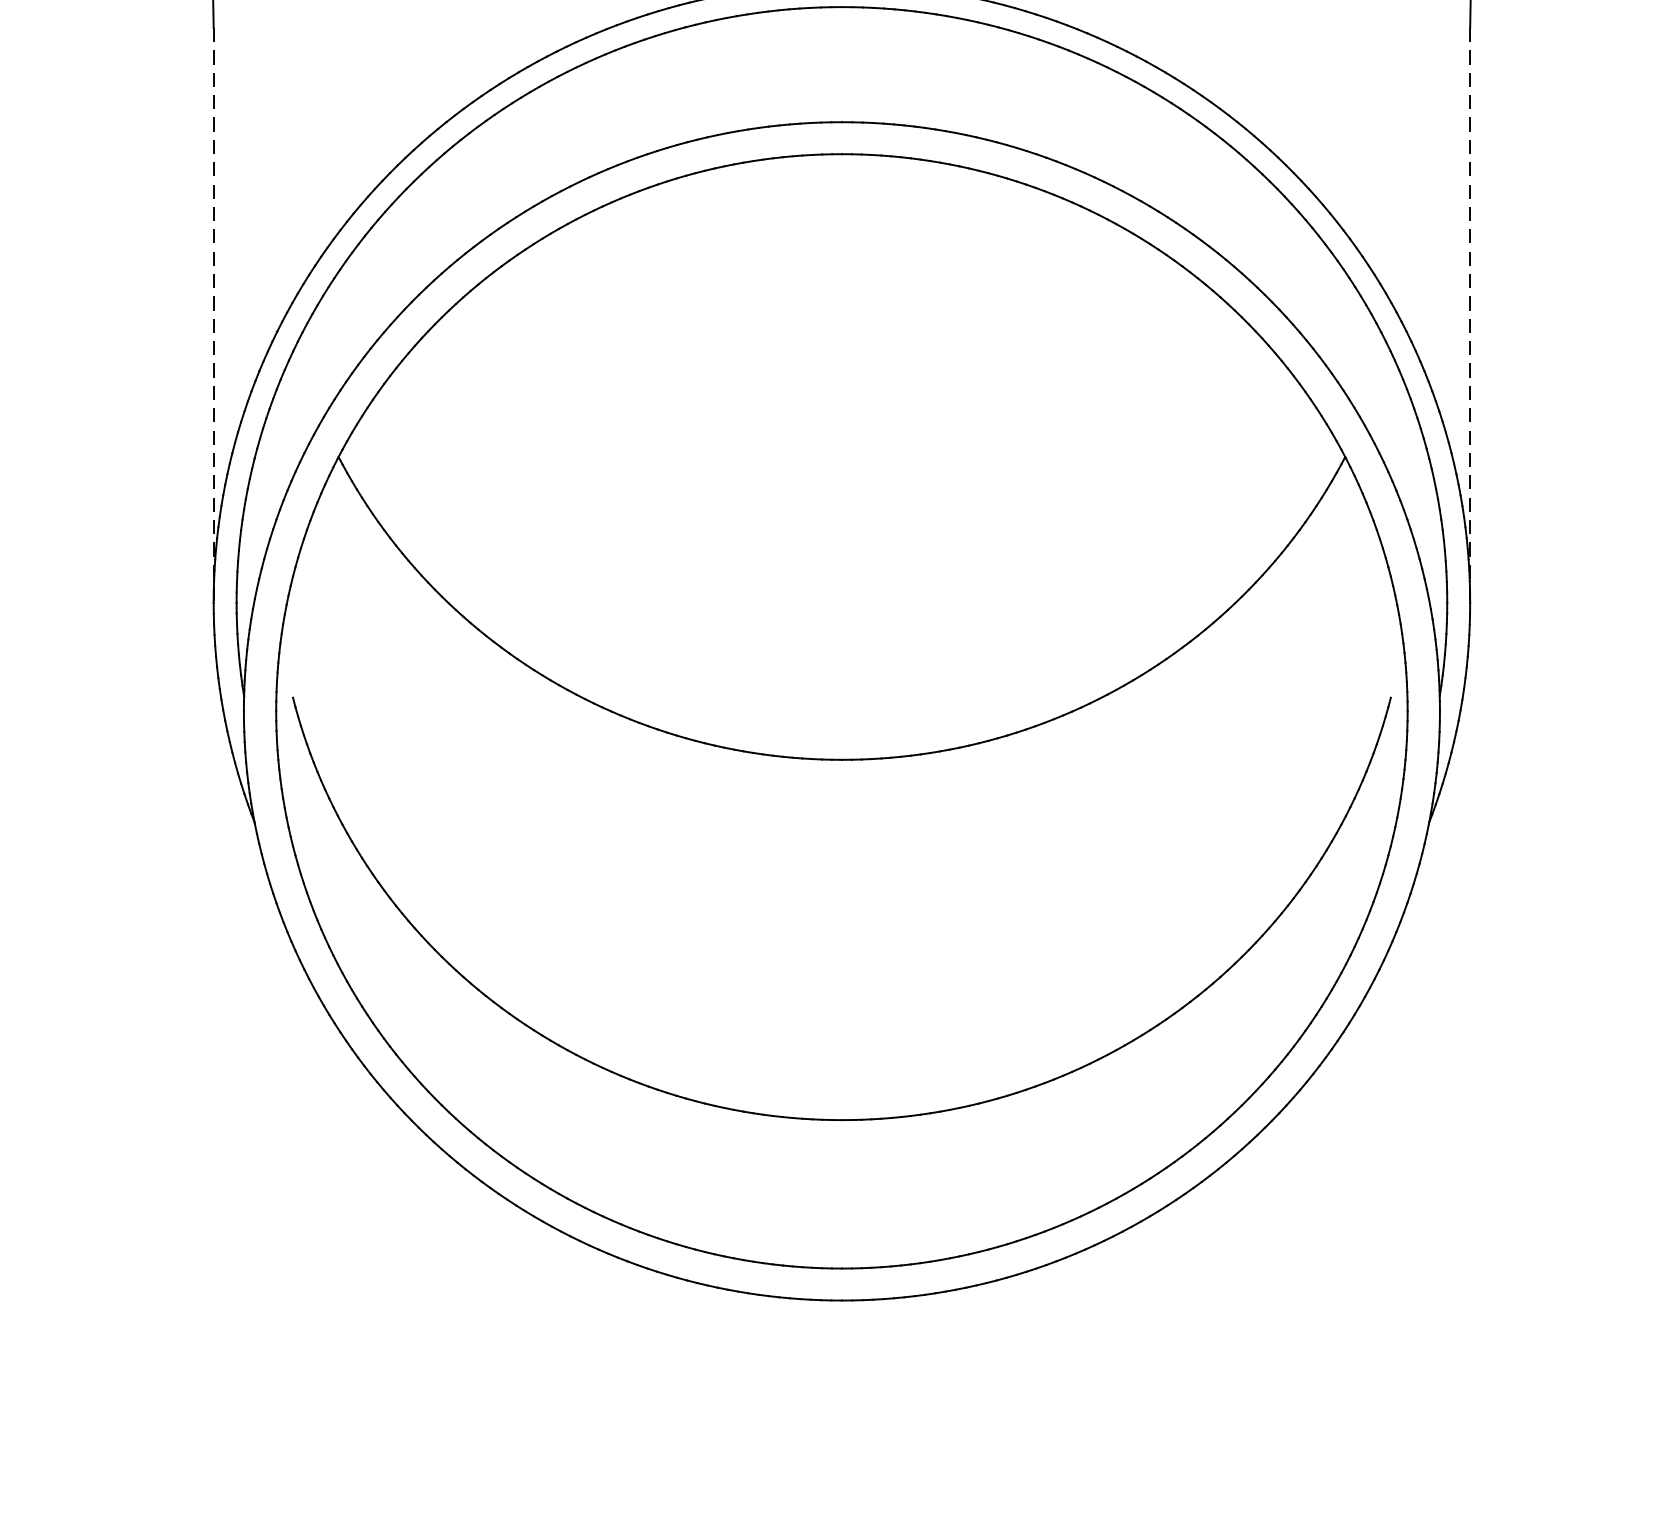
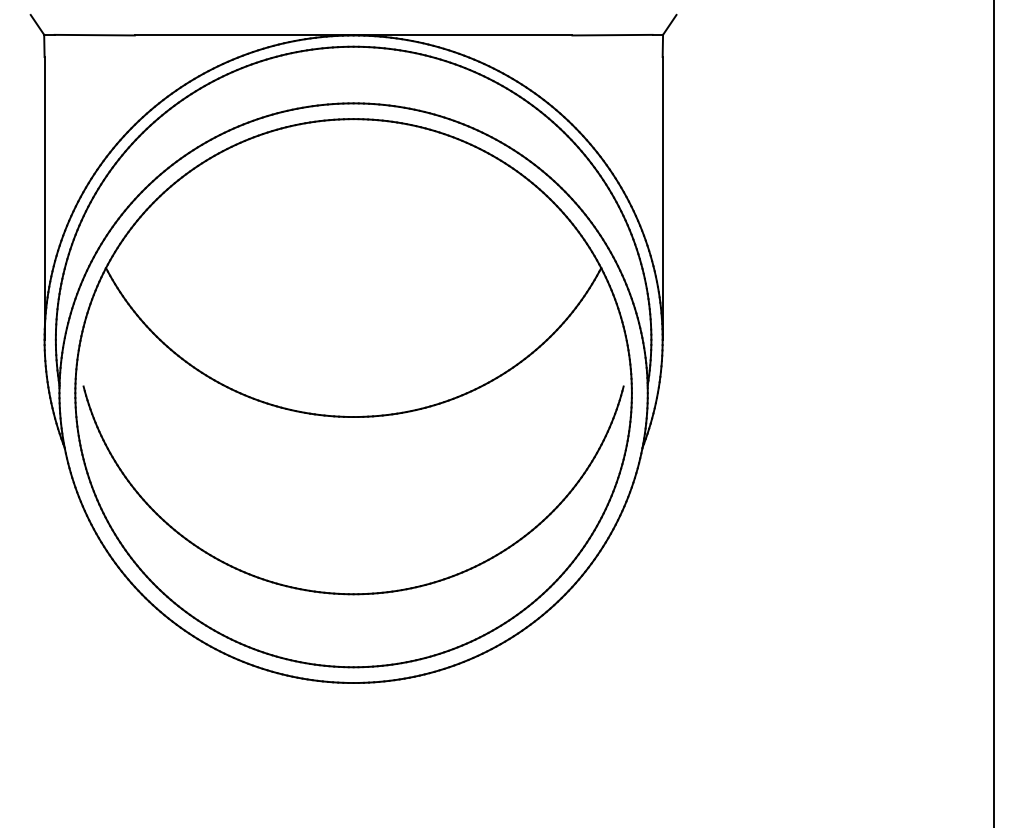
line: (213, 315) -> (44, 198), dashed -> solid
line: (1469, 315) -> (662, 198), dashed -> solid

